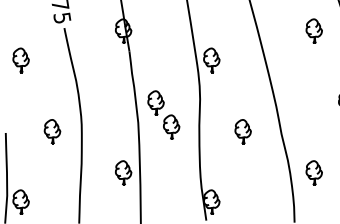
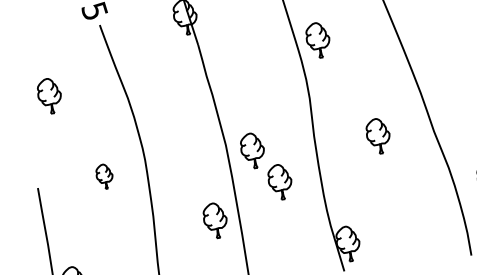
part: (20, 60) -> (48, 96), moved
part: (163, 114) -> (265, 165), moved
part: (52, 131) -> (104, 176), size x0.7

